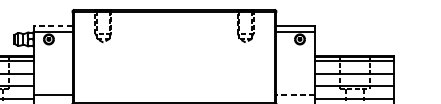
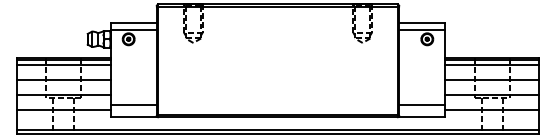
line: (52, 25) -> (133, 22), dashed -> solid
line: (295, 95) -> (421, 105), dashed -> solid

